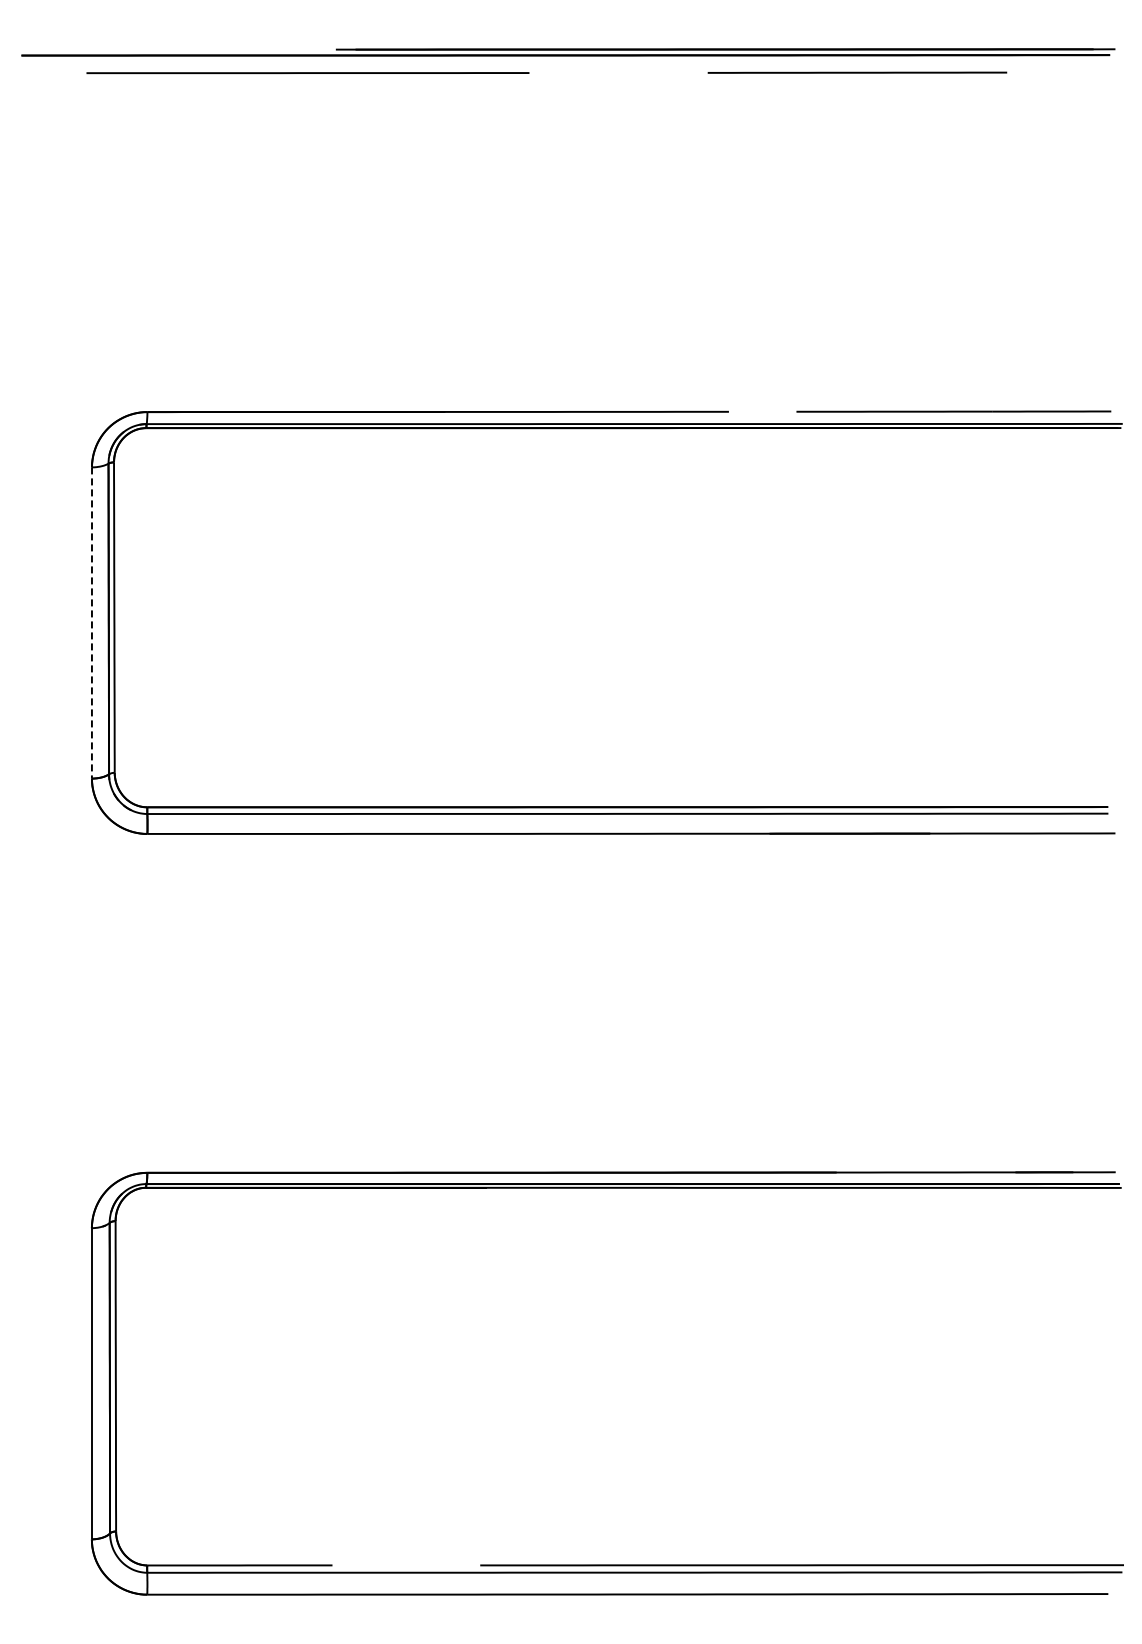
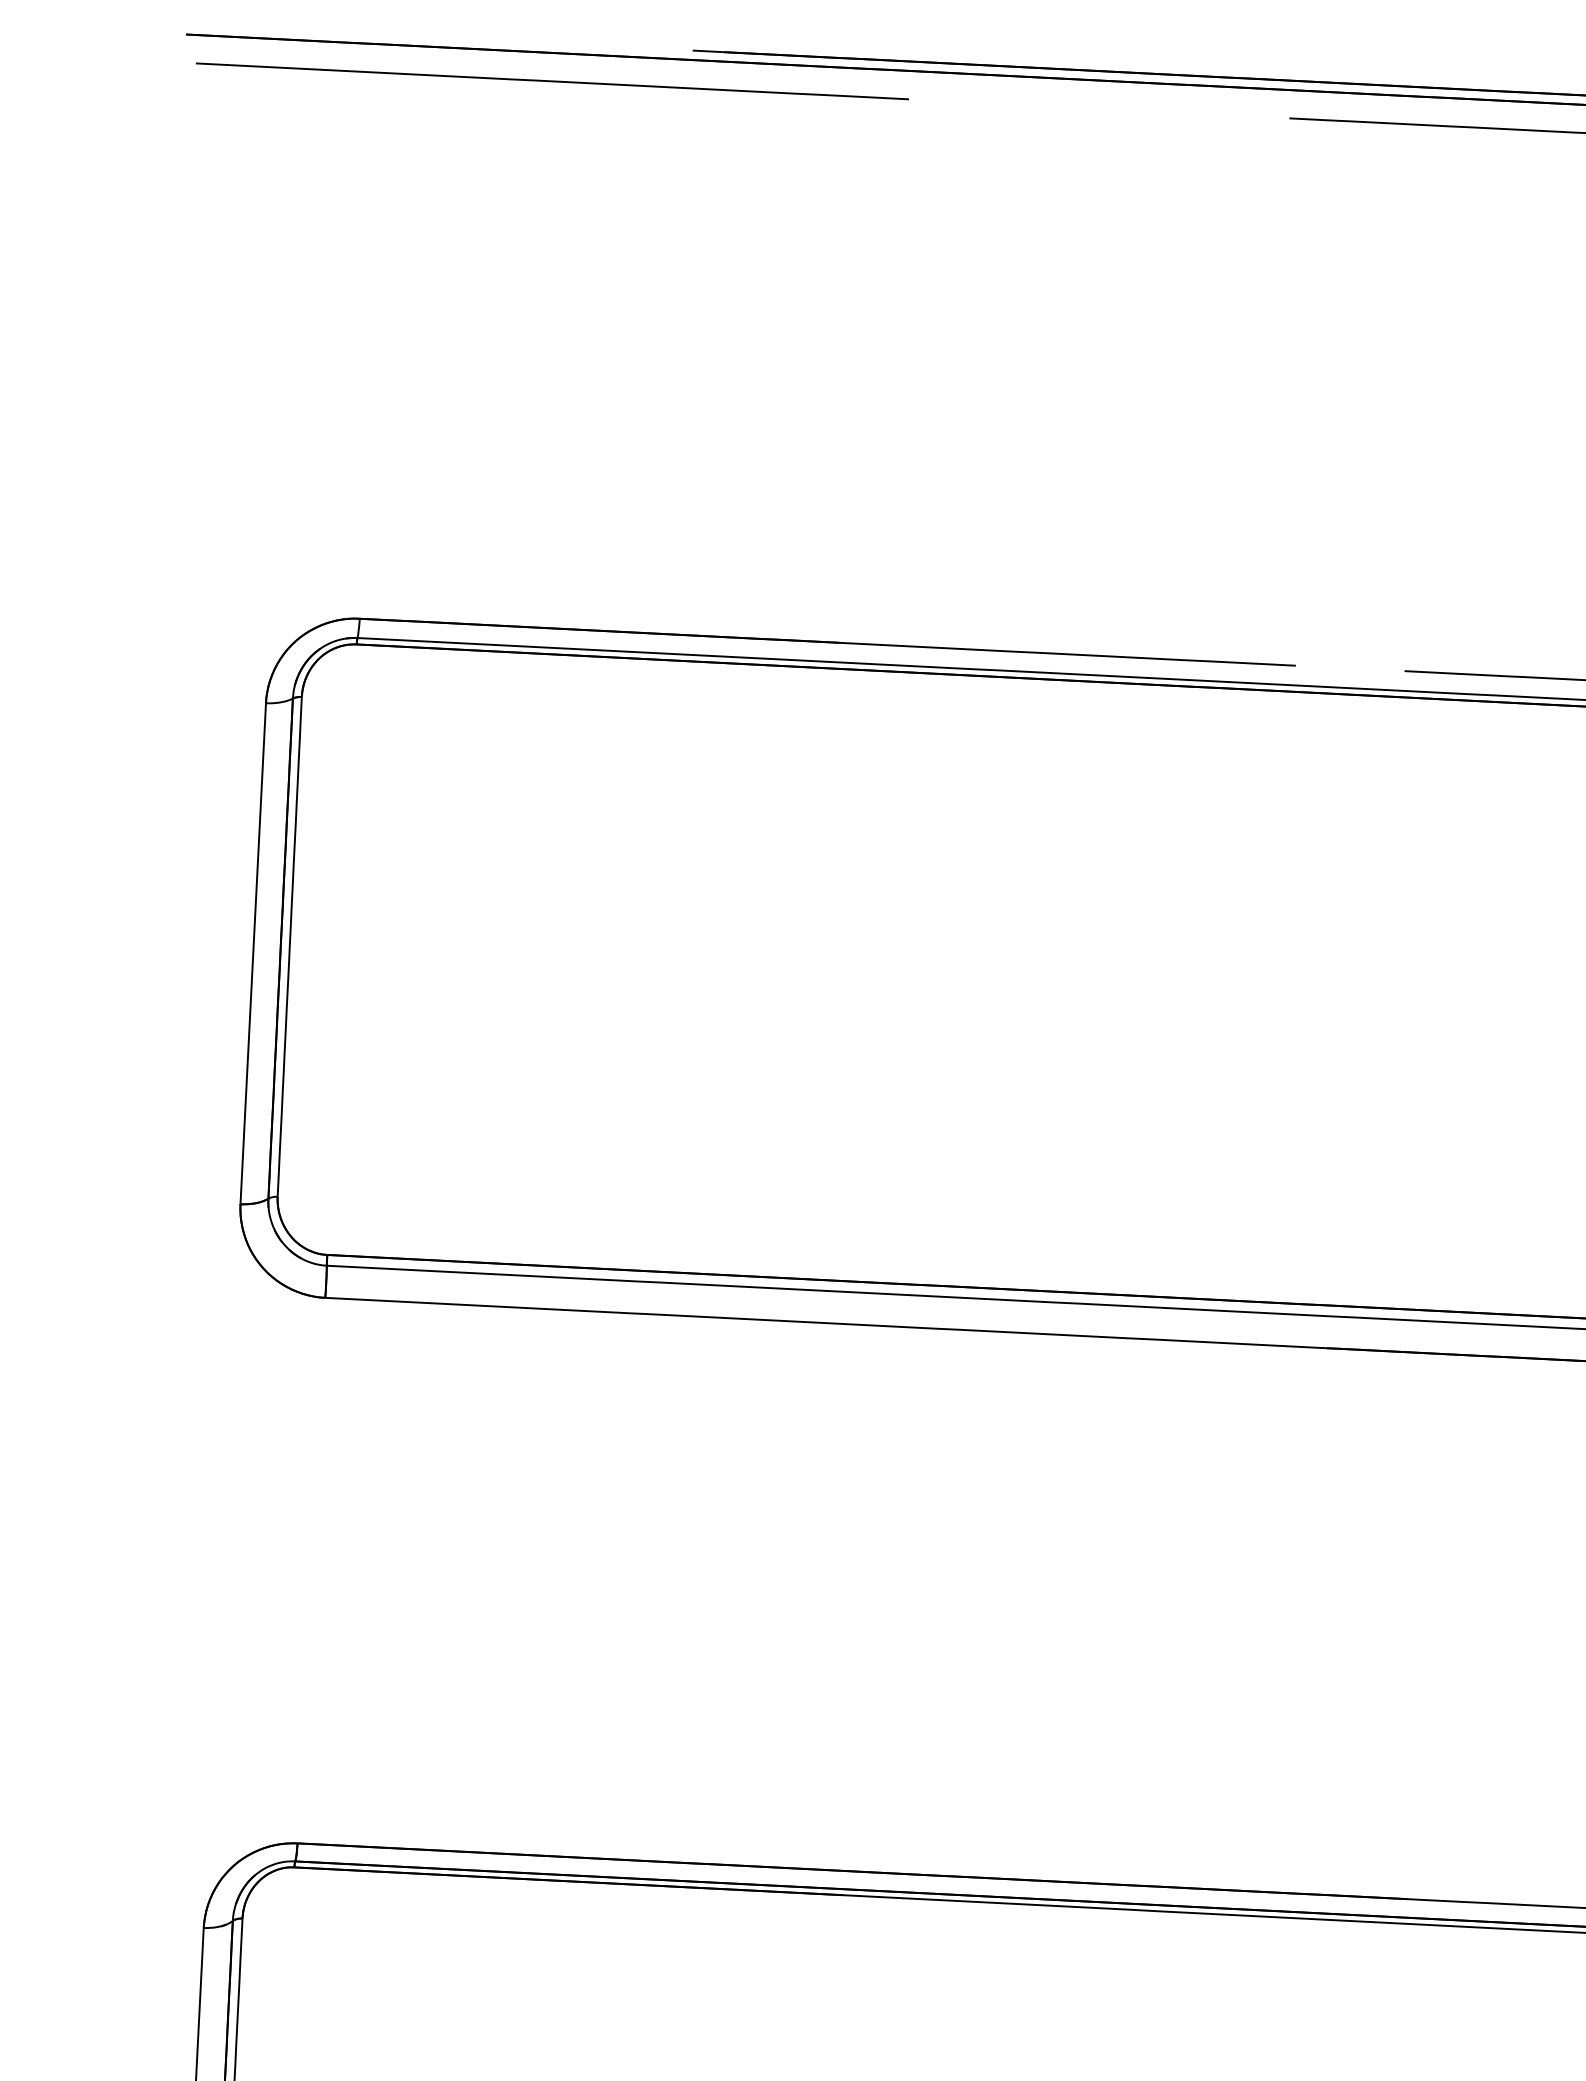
line: (307, 73) -> (551, 81), moved
line: (91, 623) -> (252, 954), dashed -> solid

